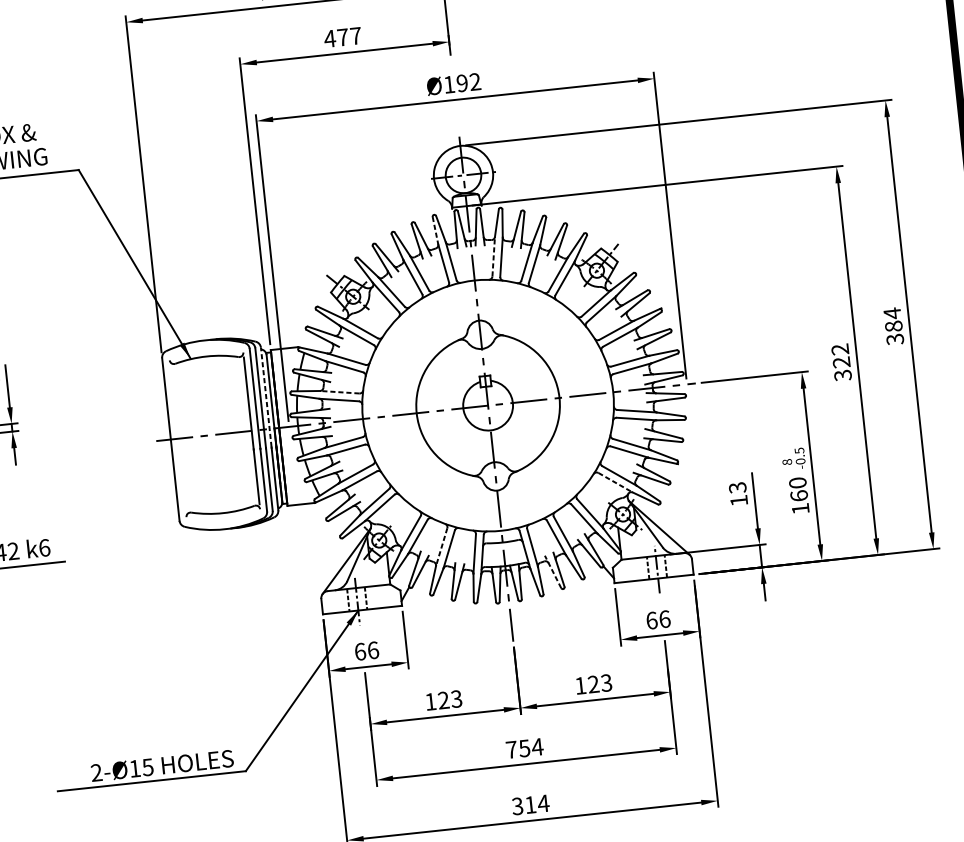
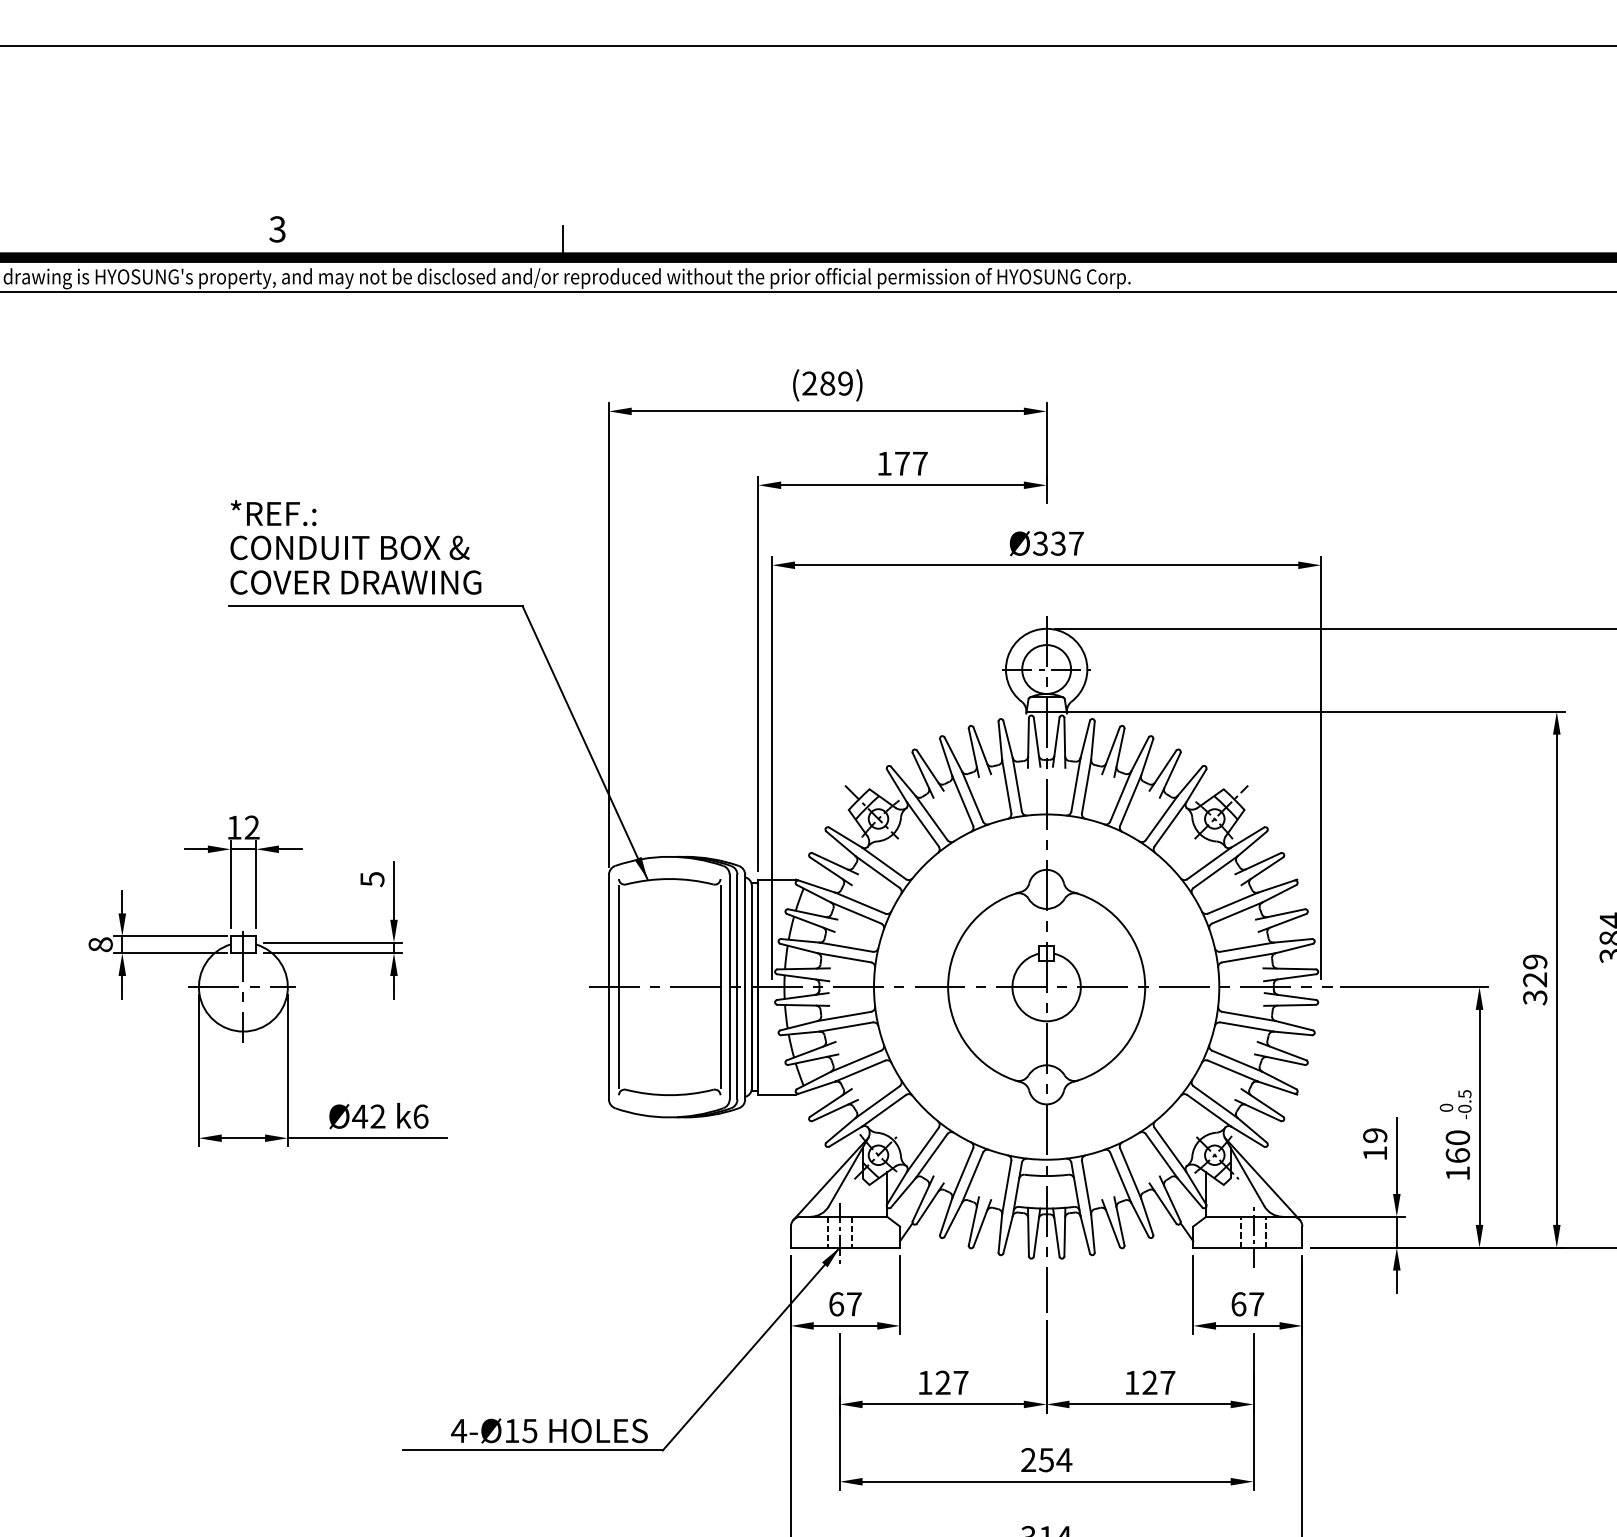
text: (330, 38) -> (884, 463), 477 -> 177
text: (462, 83) -> (1058, 543), Ø192 -> Ø337
line: (435, 231) -> (1000, 741), dashed -> solid
line: (494, 256) -> (1076, 784), dashed -> solid
text: (840, 349) -> (1535, 961), 322 -> 329
line: (339, 392) -> (845, 947), dashed -> solid
line: (266, 397) -> (745, 943), dashed -> solid
line: (177, 438) -> (618, 986), added
text: (787, 461) -> (1446, 1107), 8 -> 0
line: (615, 483) -> (1209, 1111), dashed -> solid
text: (737, 487) -> (1375, 1135), 13 -> 19
line: (441, 547) -> (962, 1173), dashed -> solid
line: (553, 571) -> (1111, 1223), dashed -> solid
text: (664, 619) -> (1256, 1304), 66 -> 67
text: (373, 650) -> (854, 1304), 66 -> 67
text: (606, 682) -> (1167, 1382), 123 -> 127
text: (456, 698) -> (960, 1382), 123 -> 127
text: (511, 749) -> (1028, 1459), 754 -> 254
text: (96, 772) -> (459, 1430), 2-Ø15 -> 4-Ø15

